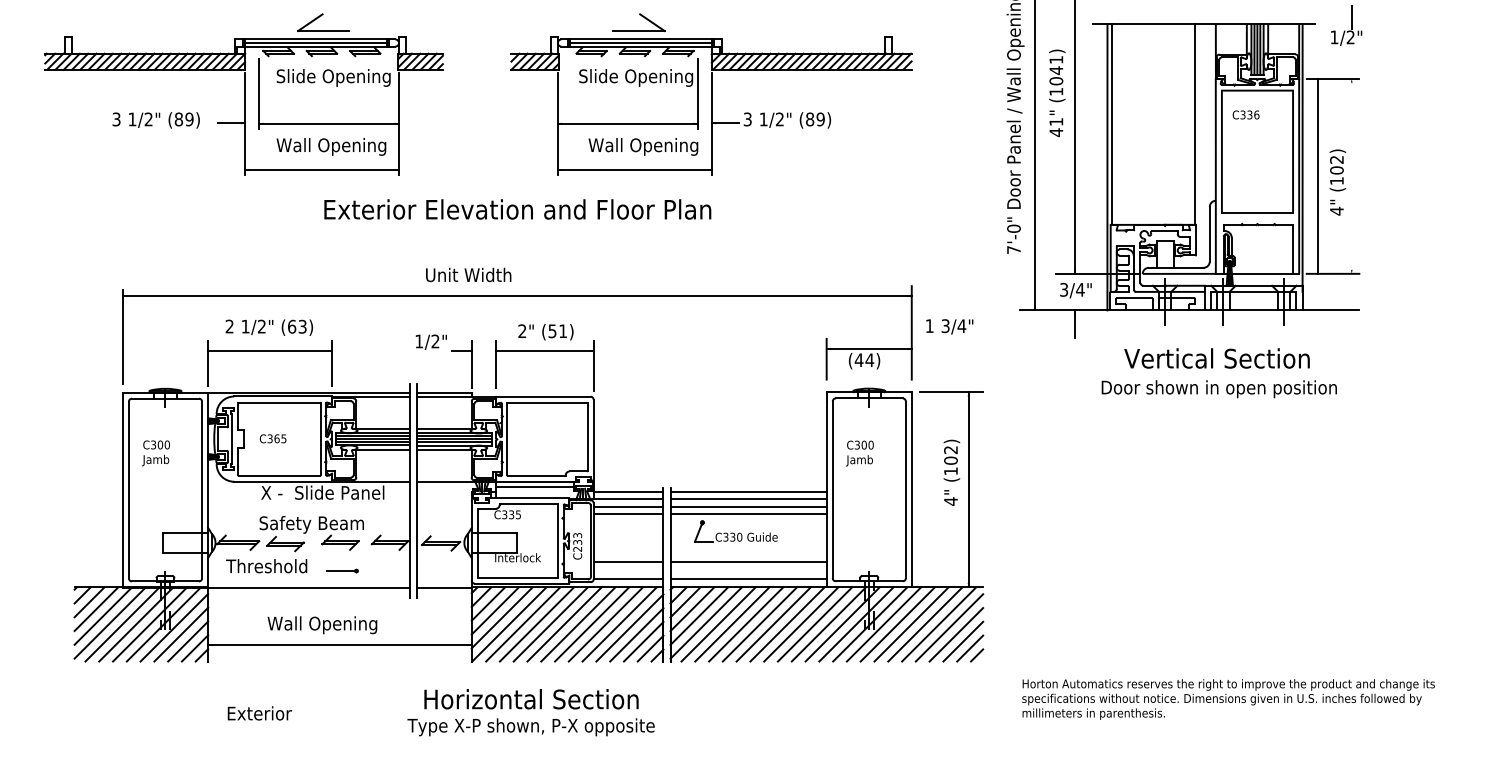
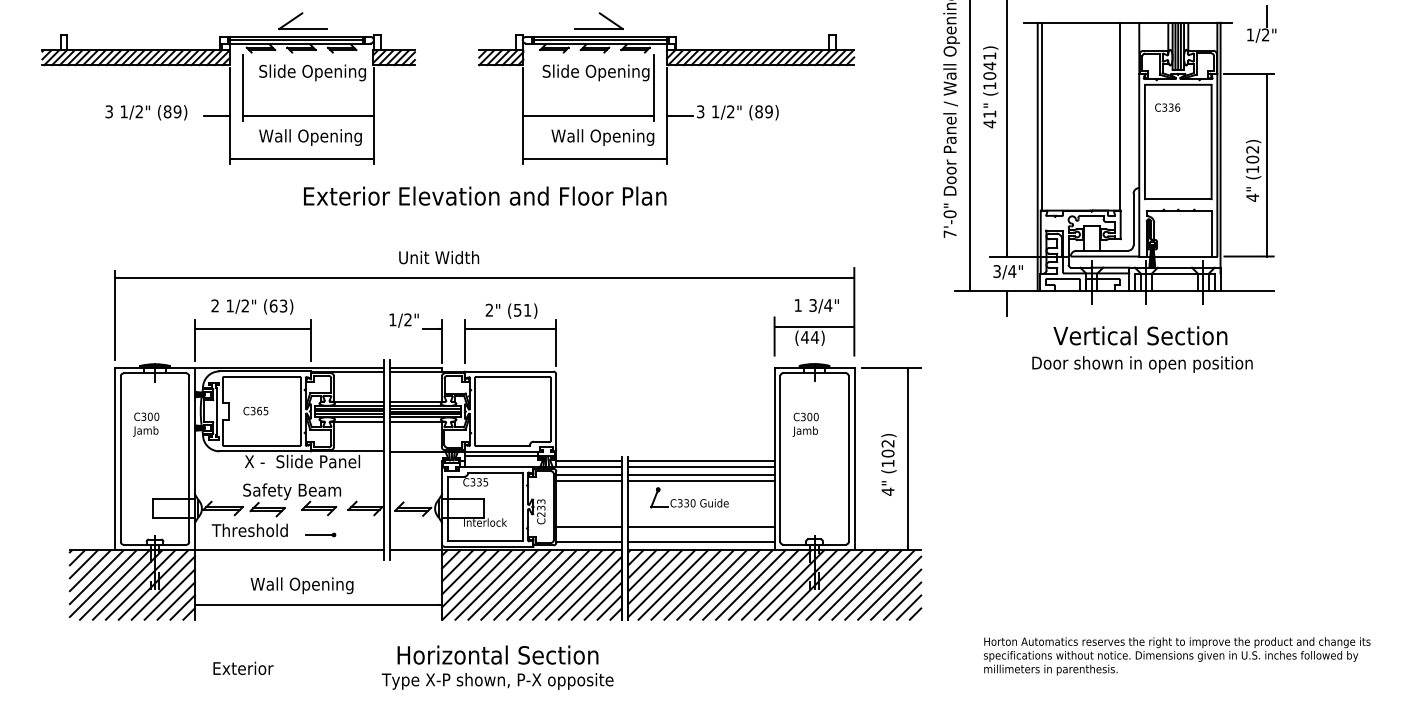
line: (1317, 175) -> (1266, 164), moved
text: (949, 327) -> (816, 306), moved
text: (951, 472) -> (888, 464), moved
text: (1228, 699) -> (1177, 656), moved

